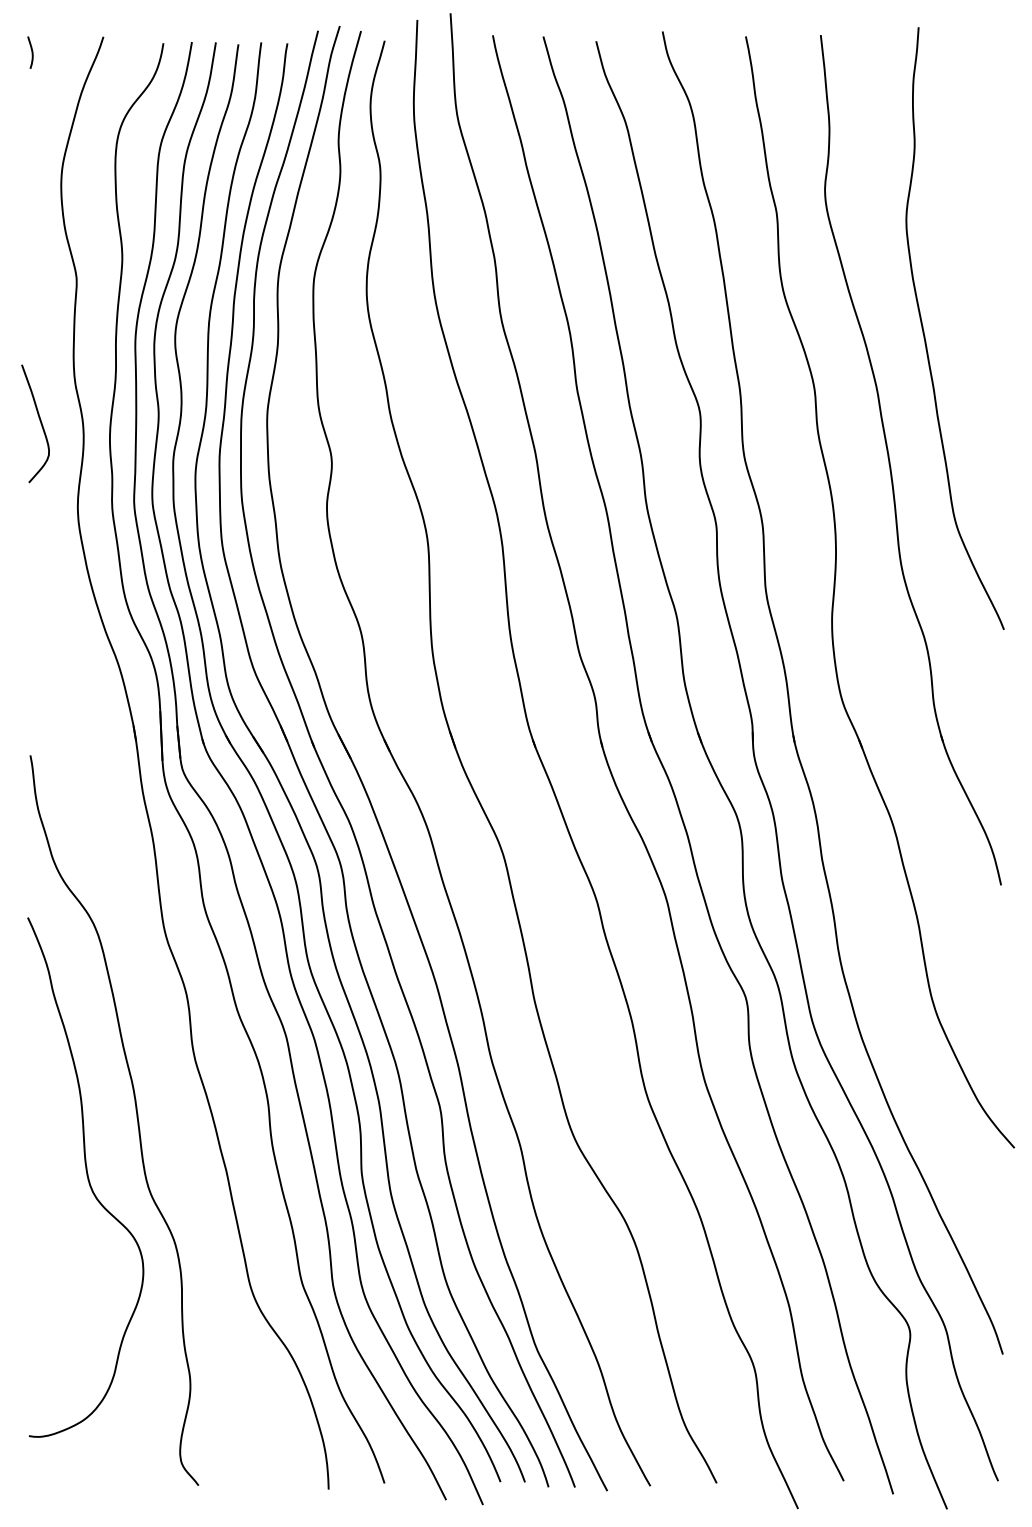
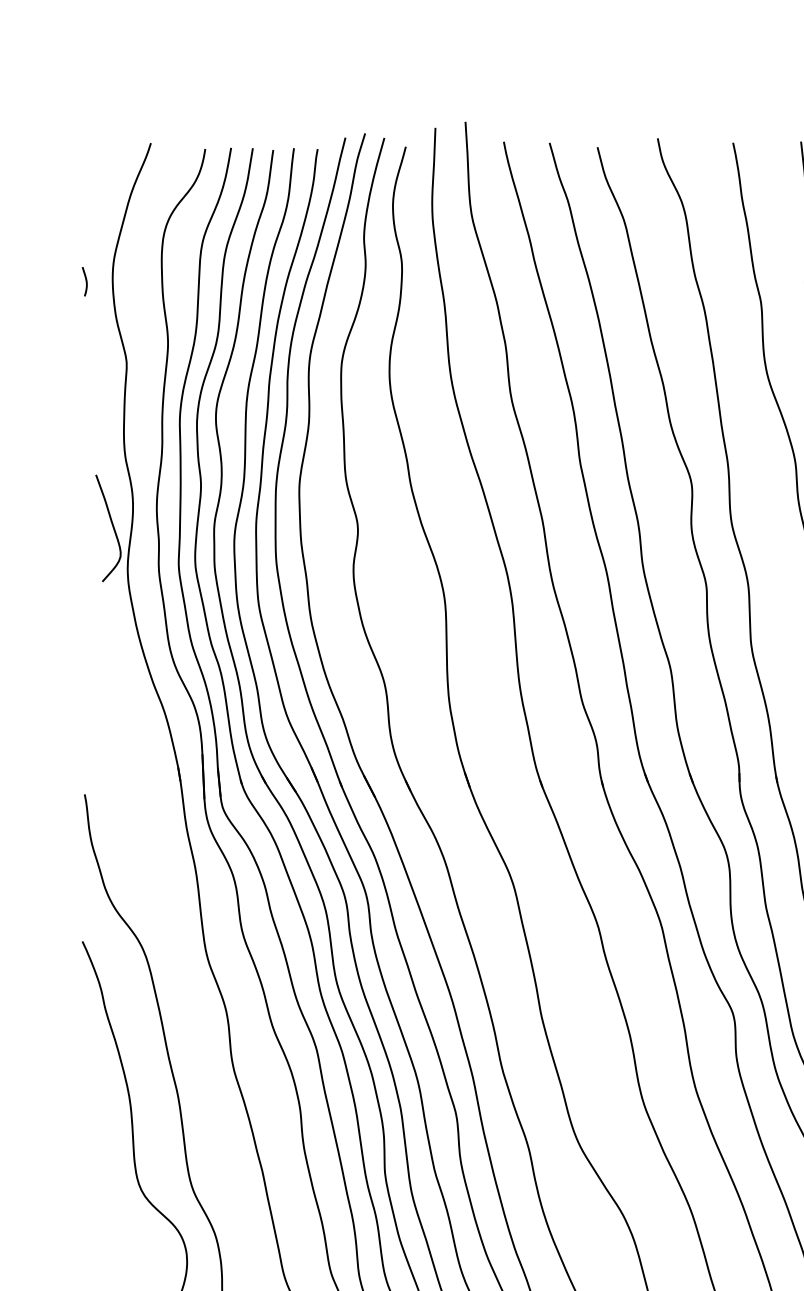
curve: (31, 52) -> (85, 281), moved
curve: (39, 421) -> (112, 526), moved

